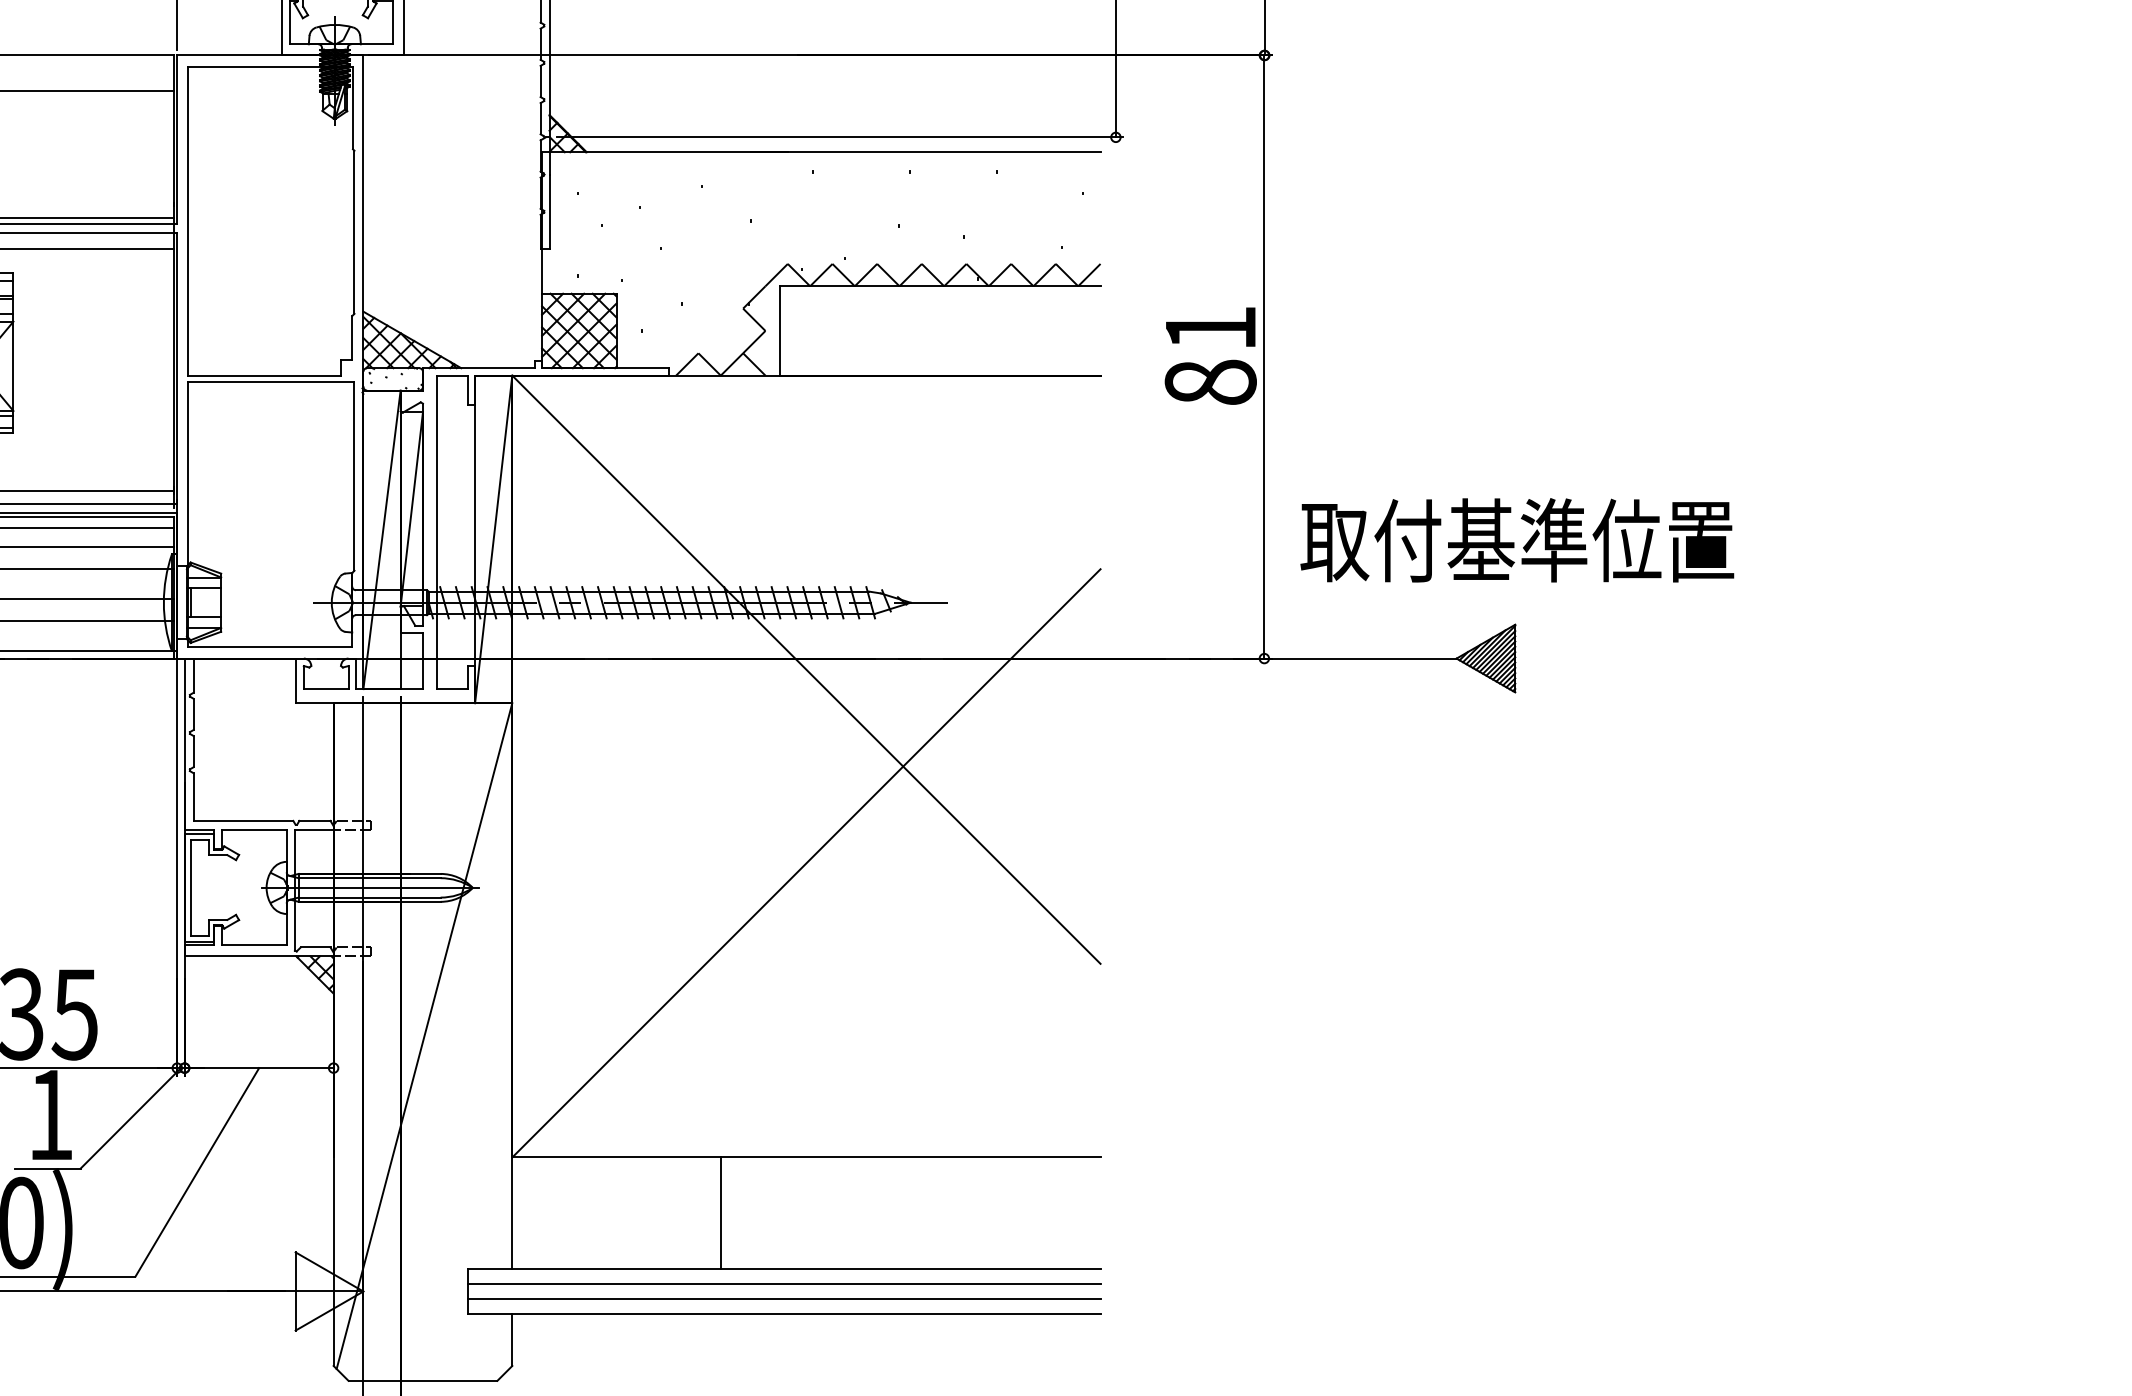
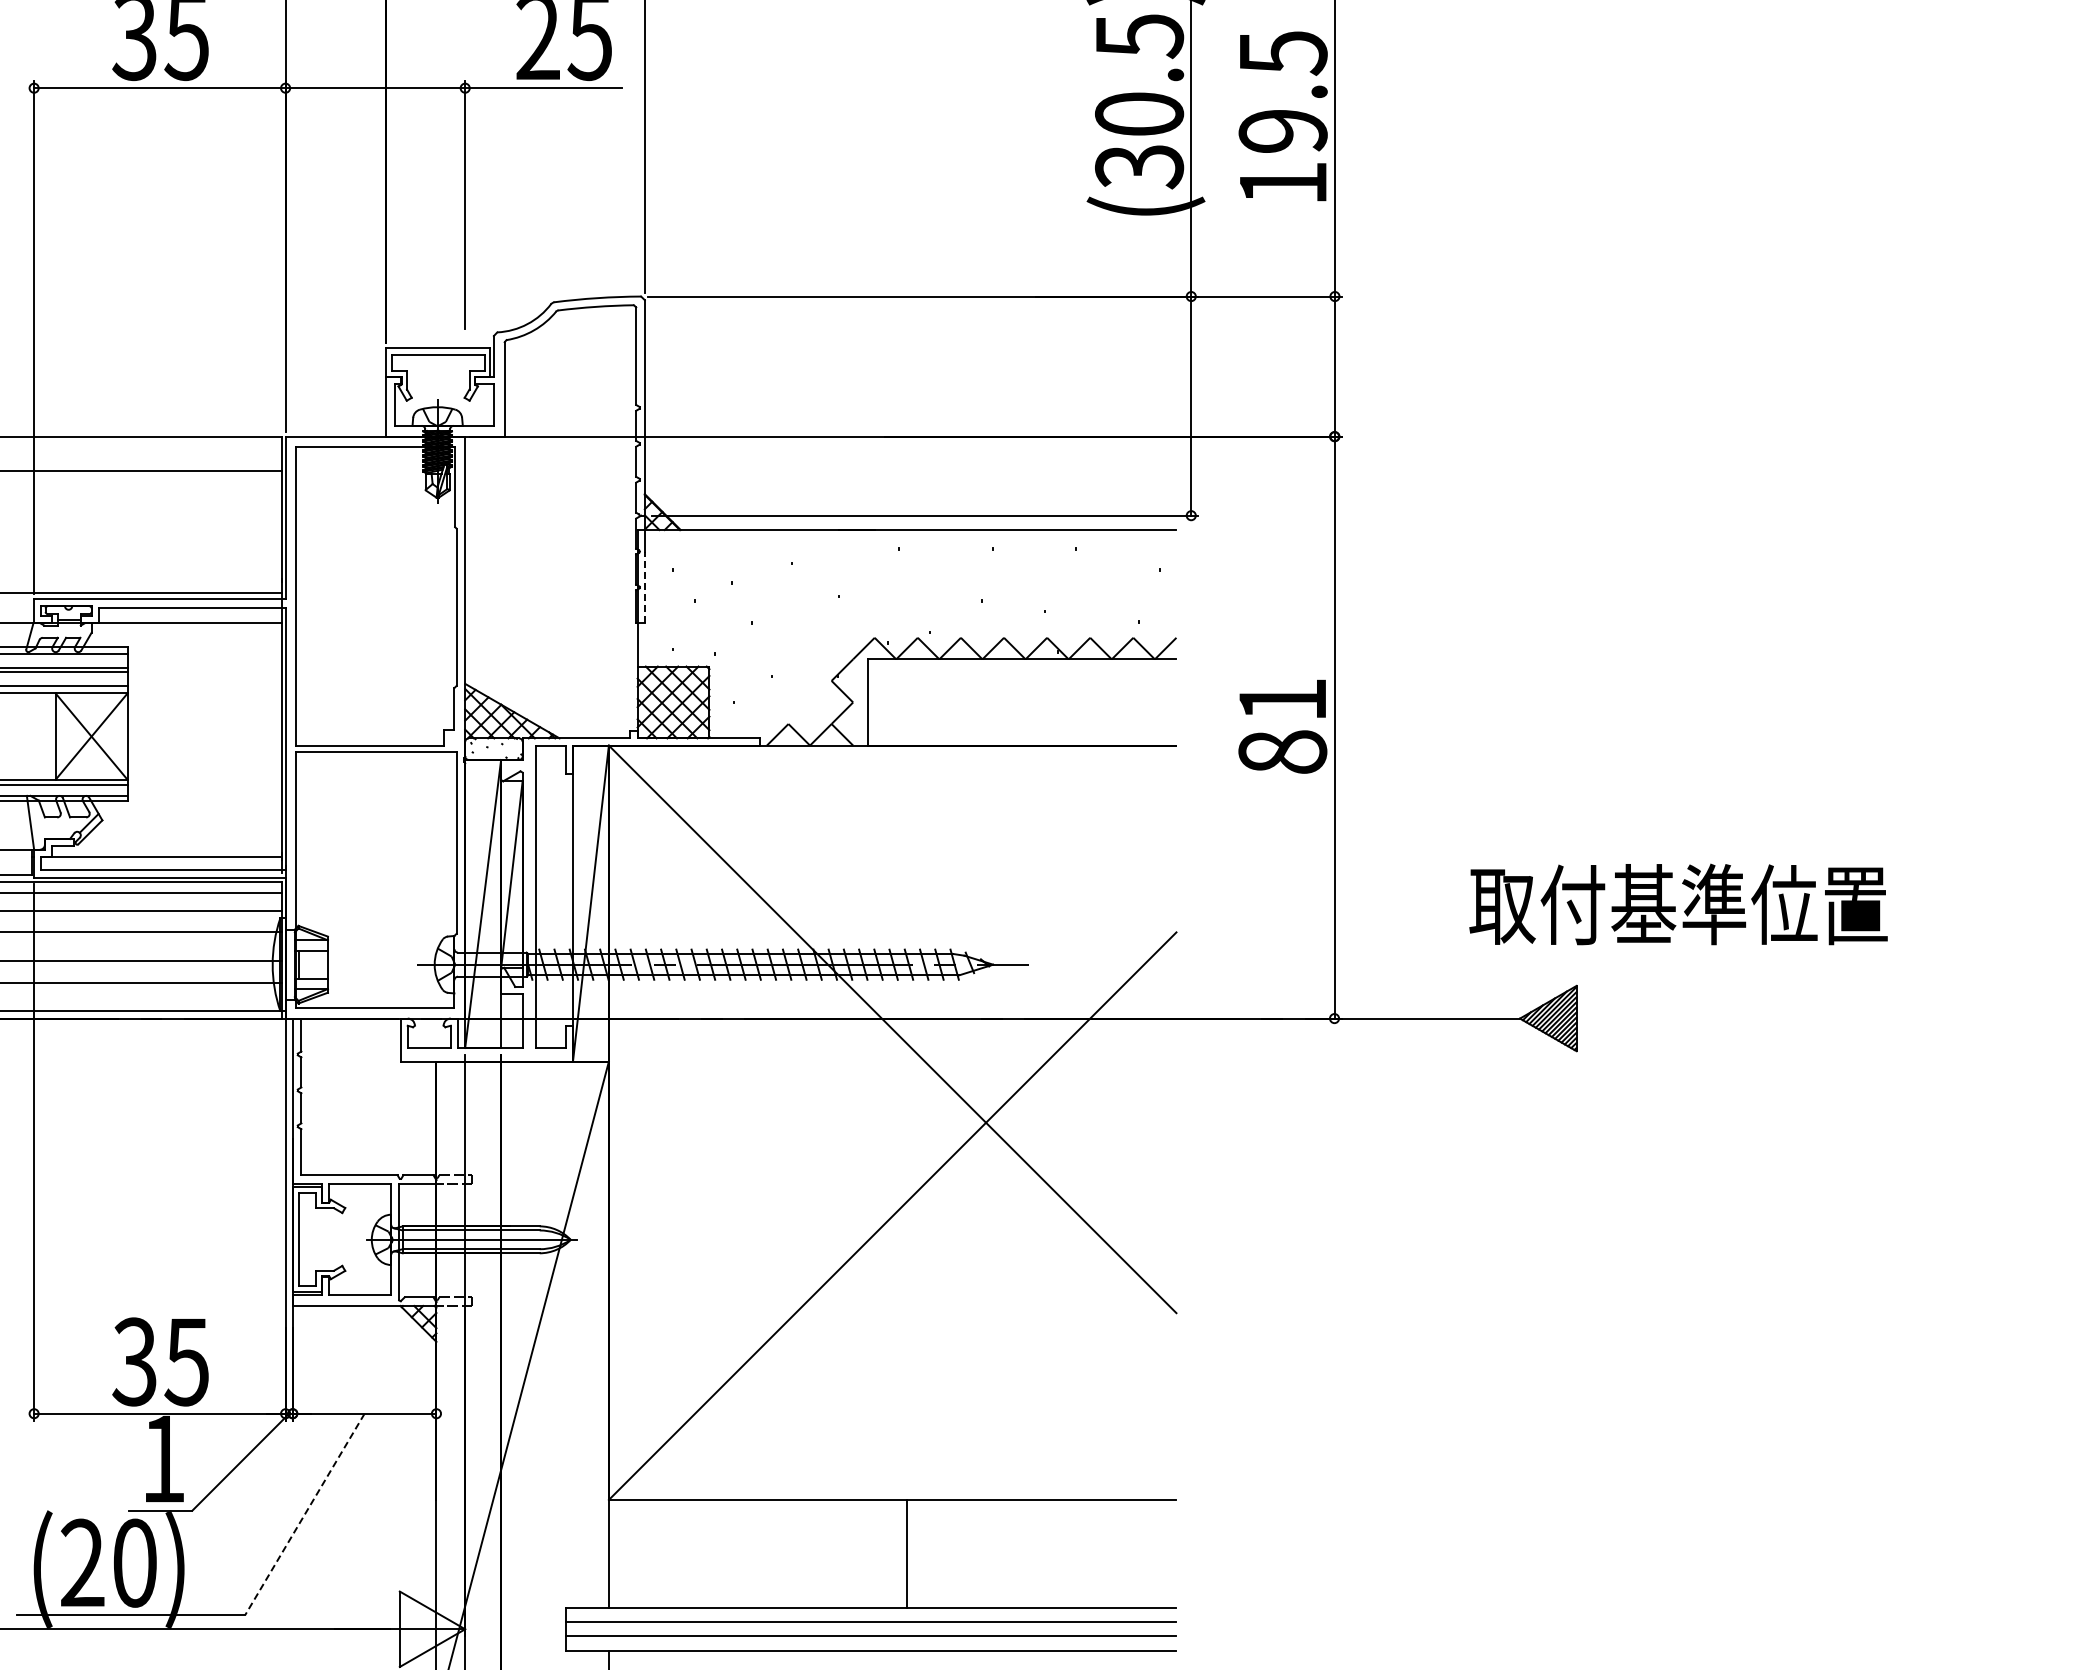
line: (549, 211) -> (644, 587), solid -> dashed
text: (1517, 540) -> (1678, 904), moved
line: (196, 1172) -> (304, 1514), solid -> dashed
line: (721, 1212) -> (907, 1553), moved

